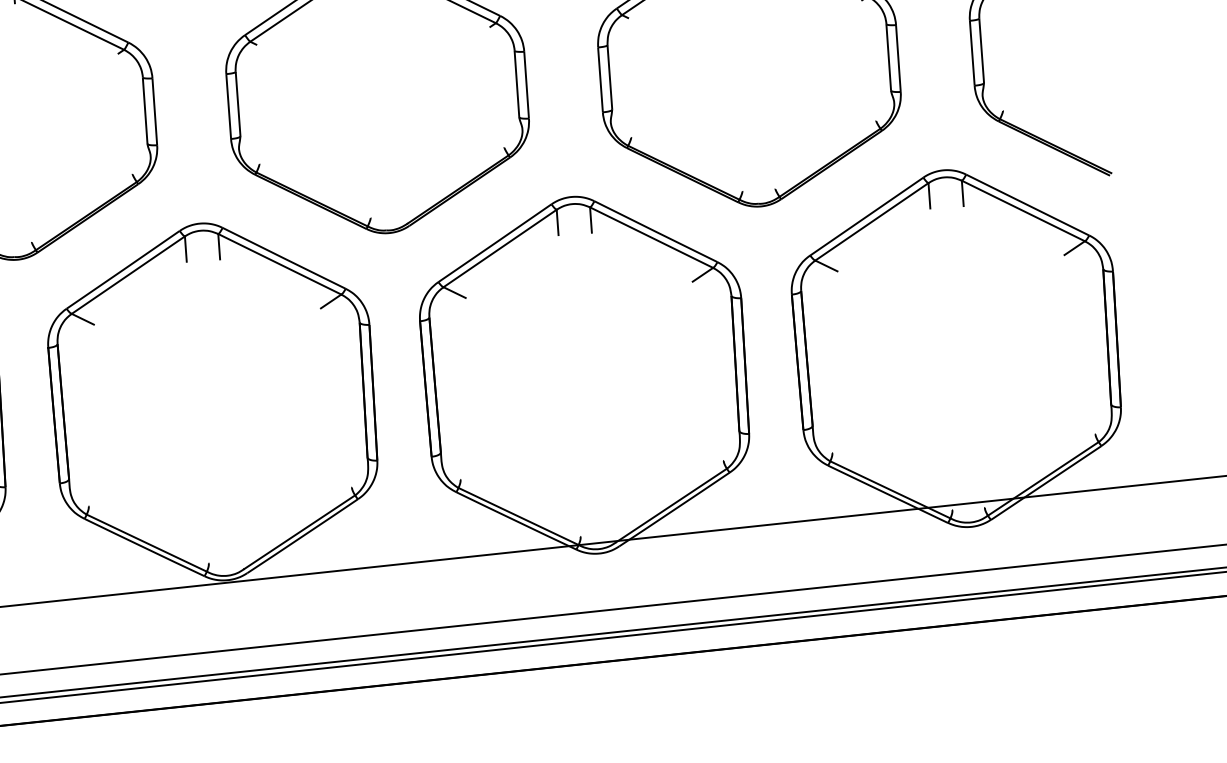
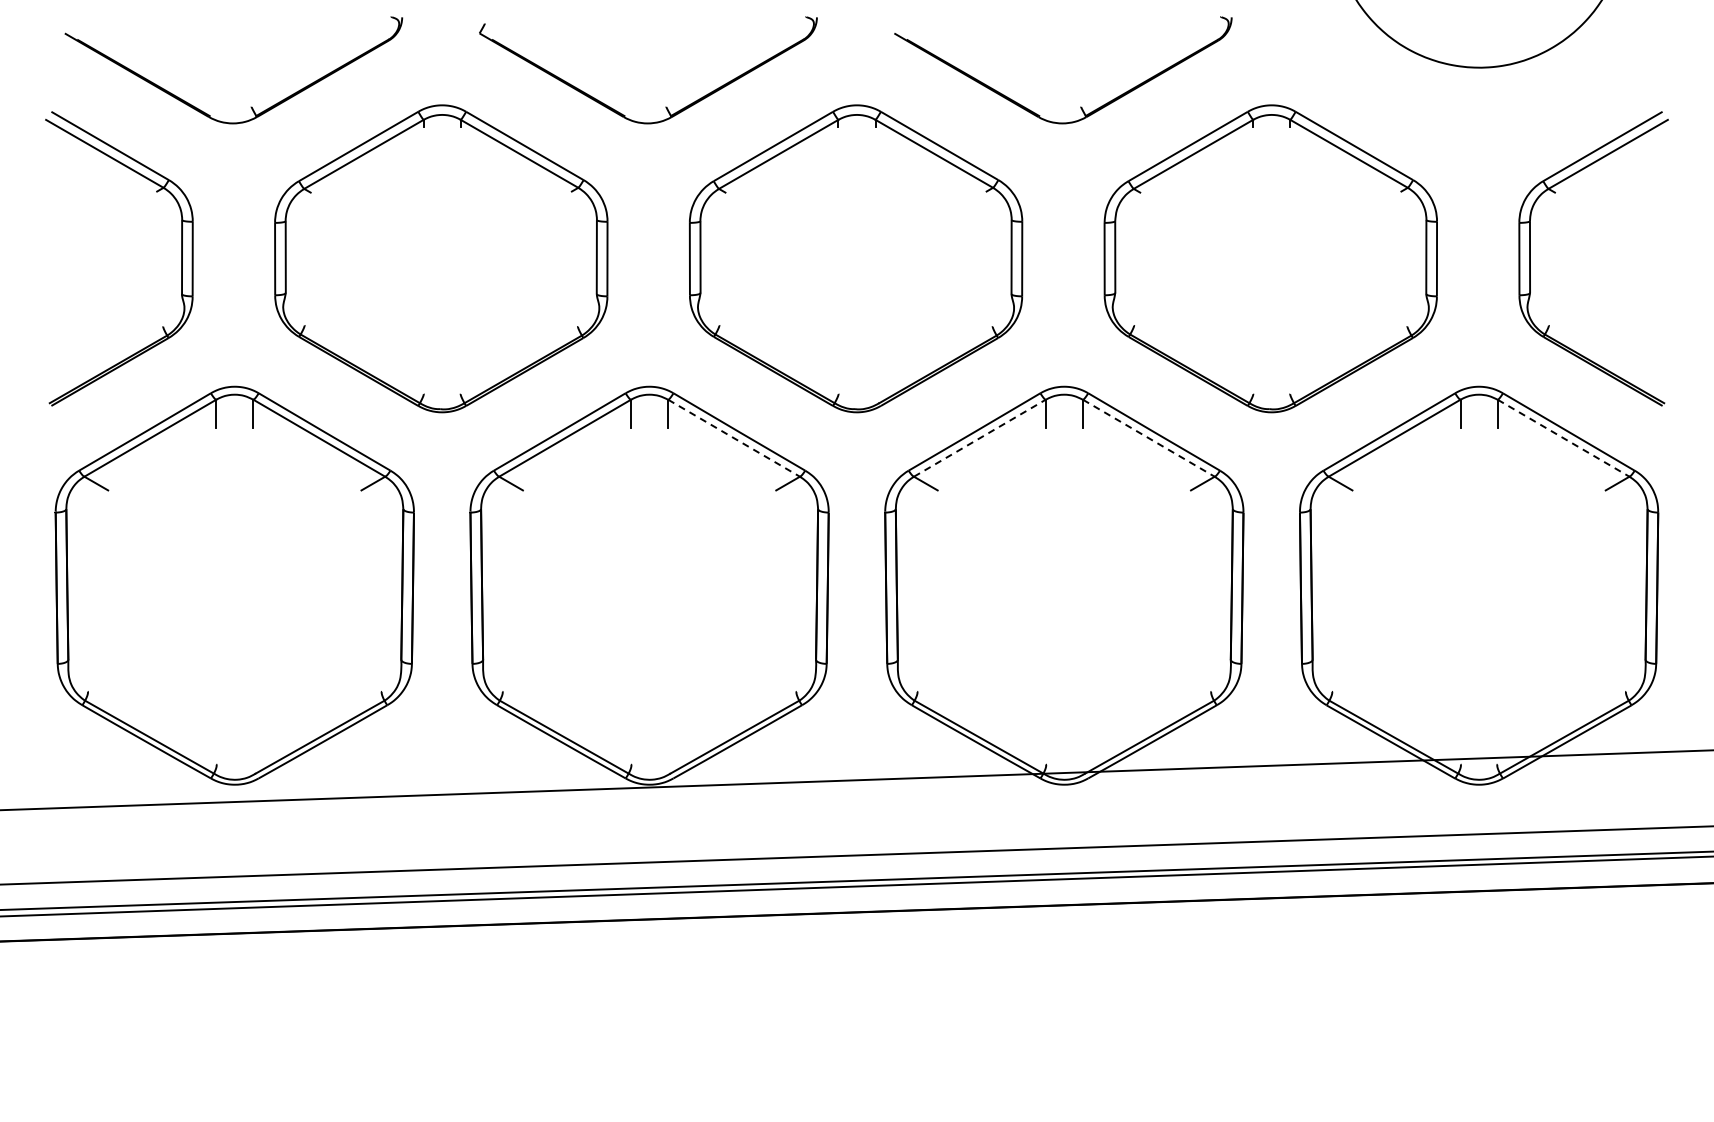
line: (1024, 211) -> (1564, 438), solid -> dashed
line: (652, 237) -> (1149, 438), solid -> dashed
line: (500, 248) -> (980, 438), solid -> dashed
line: (280, 264) -> (734, 438), solid -> dashed

